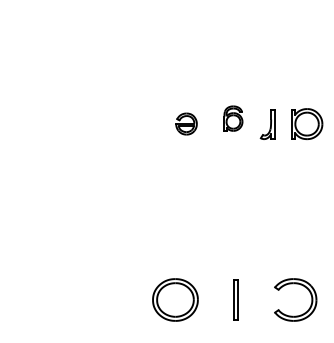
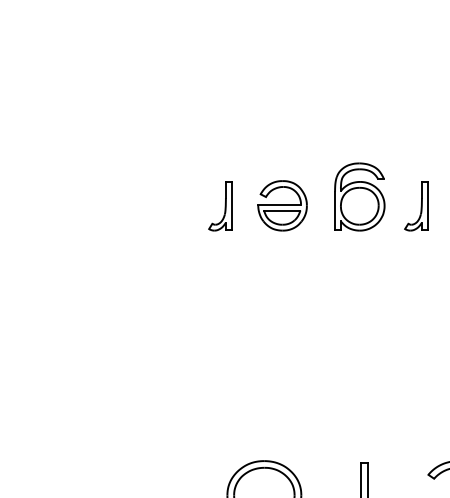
part: (233, 118) -> (359, 196), size x1.67
part: (186, 123) -> (282, 204), size x1.43
part: (148, 124) -> (219, 206), added

